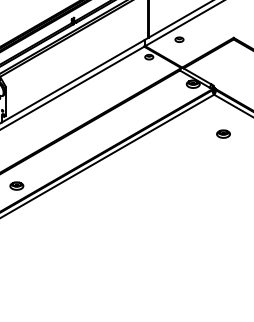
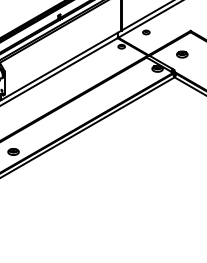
part: (223, 134) -> (182, 54), moved

